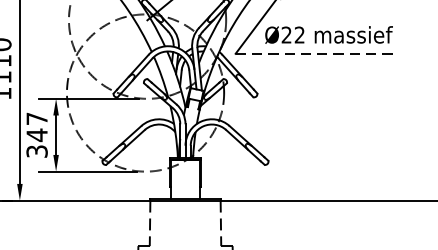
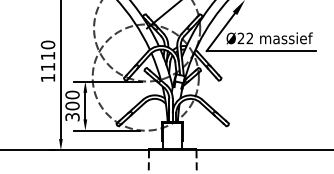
line: (316, 54) -> (261, 51), dashed -> solid
text: (37, 126) -> (72, 100), 347 -> 300

